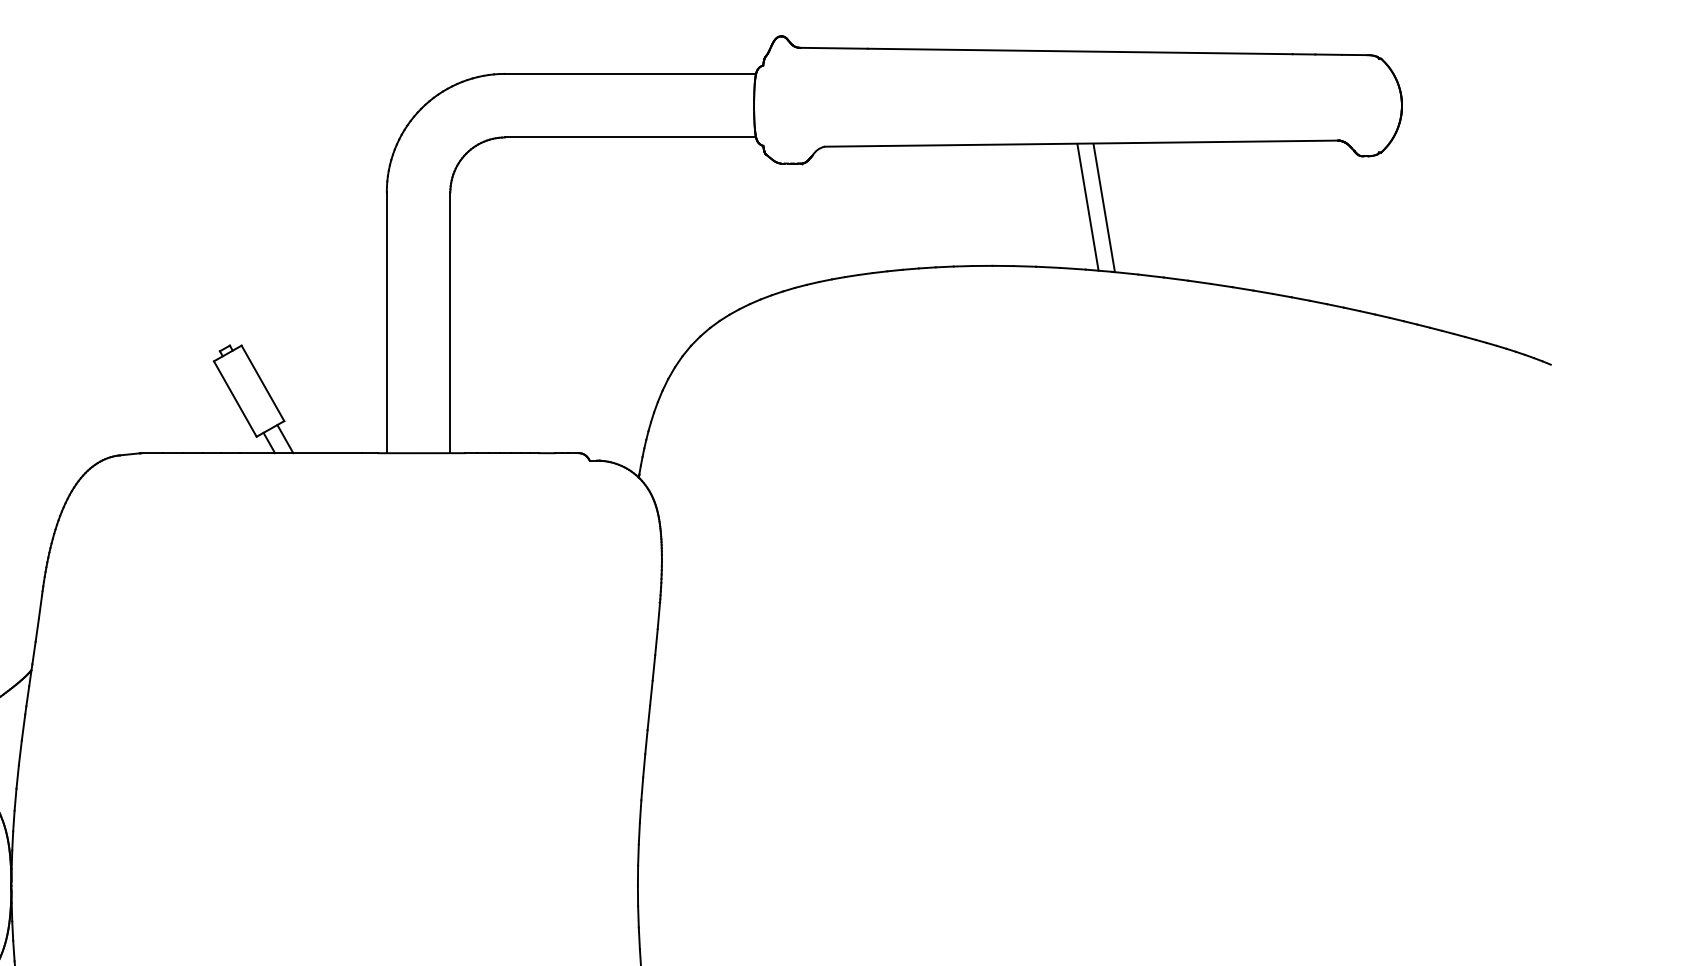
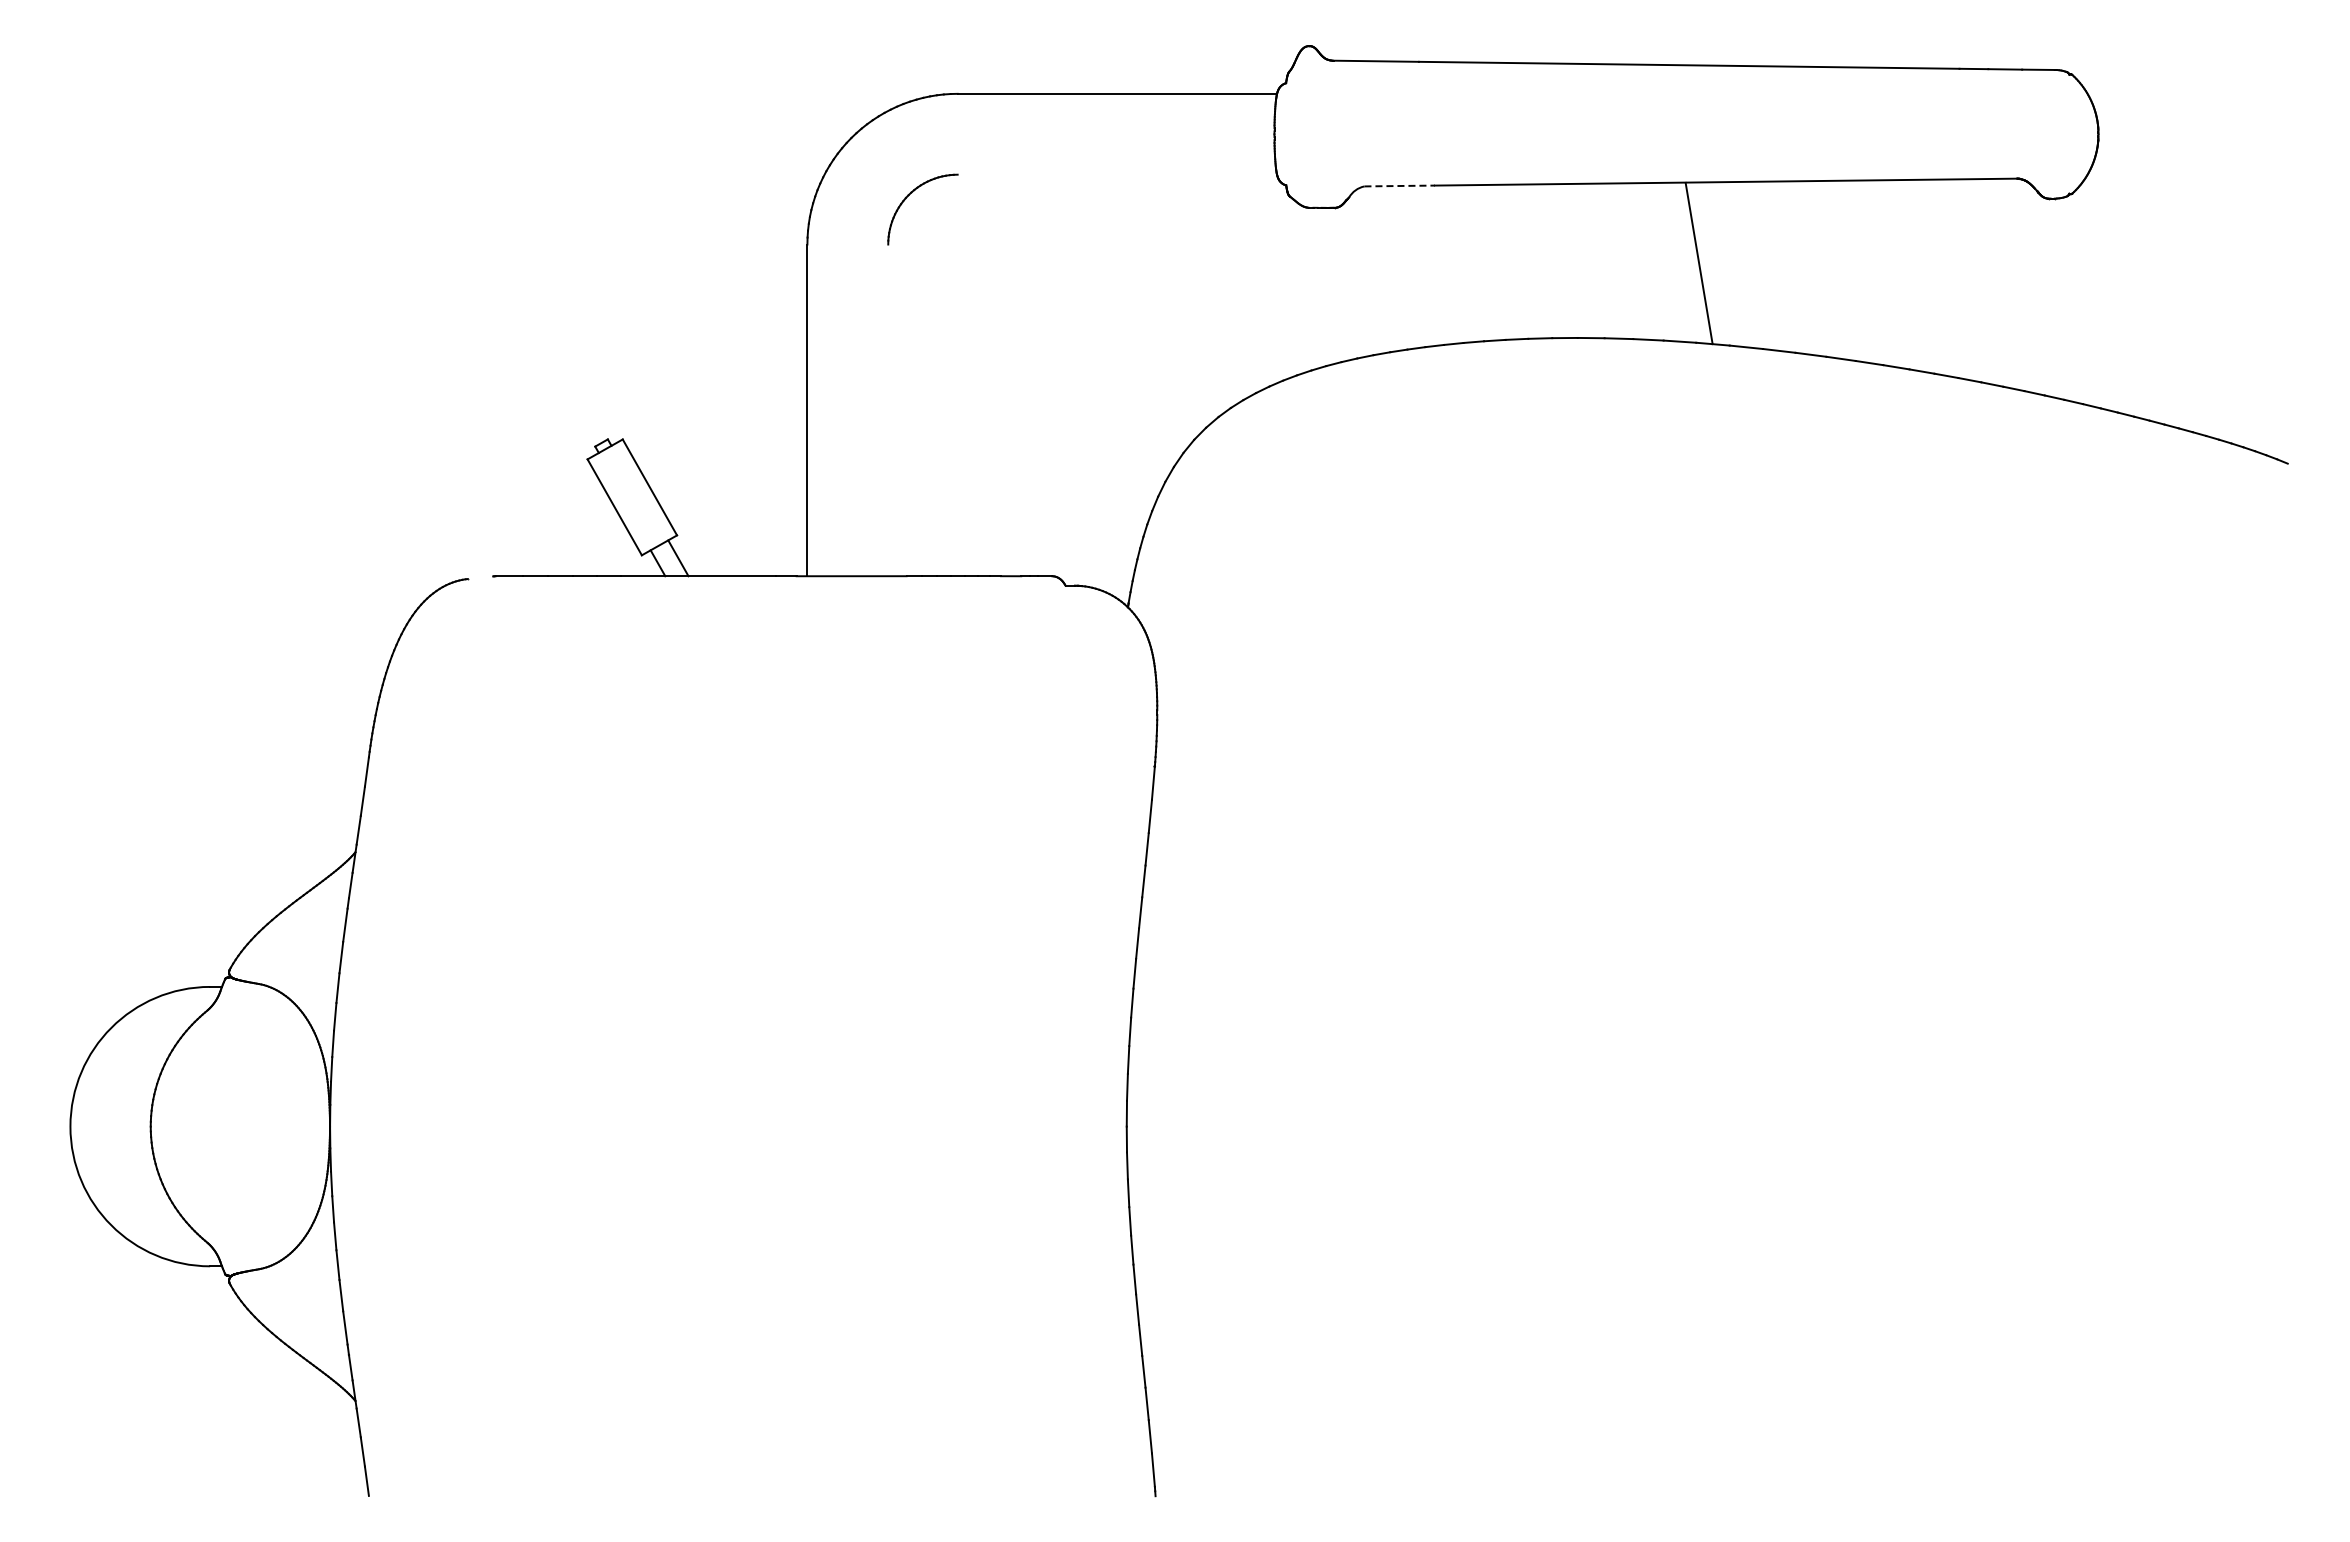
line: (630, 137) -> (1117, 174), removed
line: (853, 146) -> (1400, 186), solid -> dashed
line: (1103, 208) -> (1719, 264), removed
line: (450, 322) -> (888, 410), removed
line: (129, 454) -> (480, 577), removed

